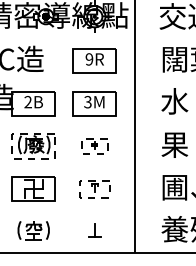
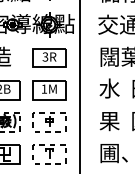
text: (89, 59) -> (45, 57), 9R -> 3R
text: (87, 102) -> (44, 89), 3M -> 1M
part: (94, 146) -> (49, 122), size x1.67
part: (94, 188) -> (49, 154), size x1.43

